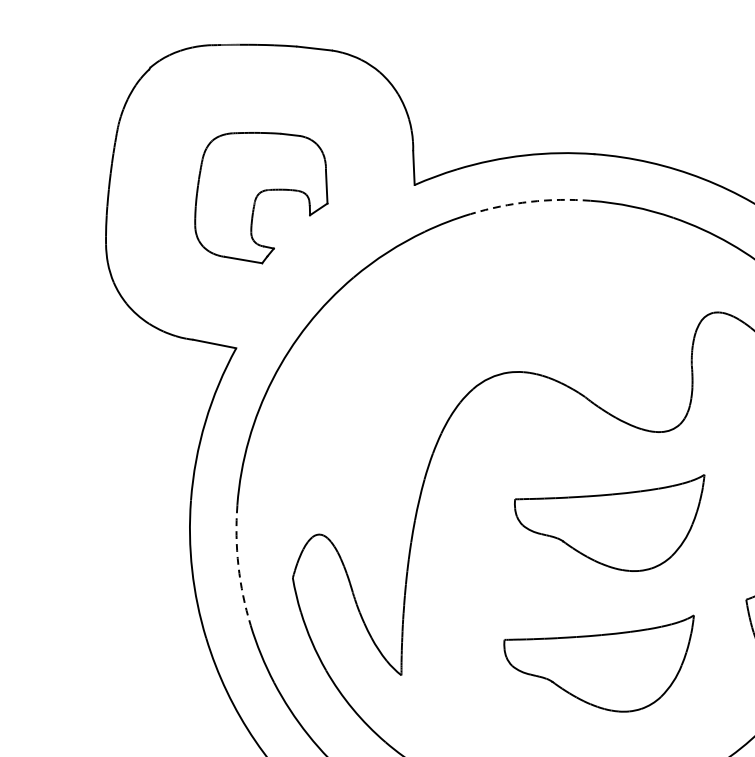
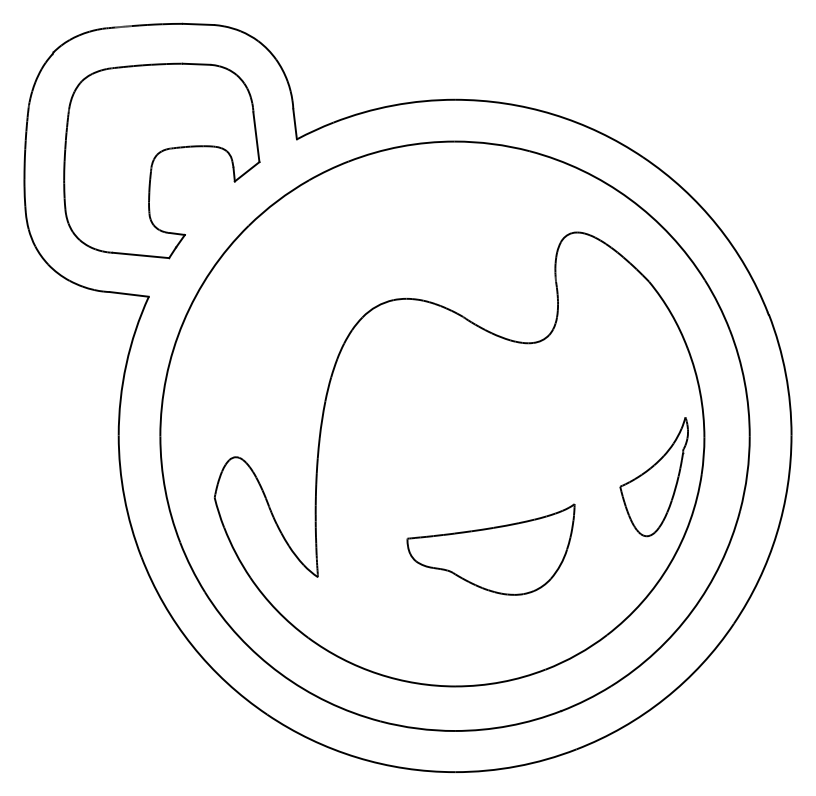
part: (261, 197) -> (161, 160), size x1.67
arc: (529, 201) -> (400, 146), dashed -> solid
part: (606, 518) -> (490, 423), removed
arc: (238, 565) -> (165, 490), dashed -> solid

